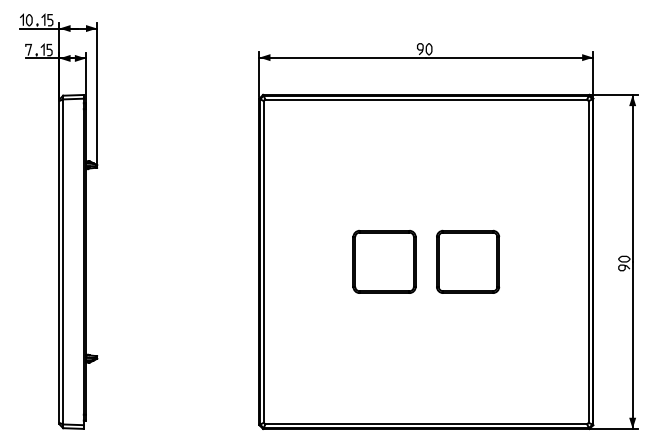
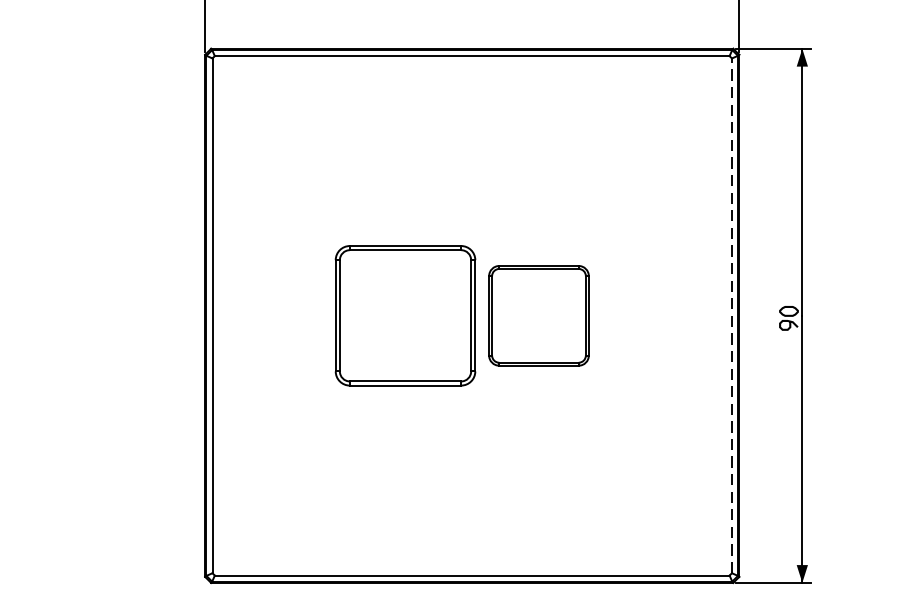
part: (384, 261) -> (405, 315), size x1.4
line: (588, 261) -> (731, 315), solid -> dashed

